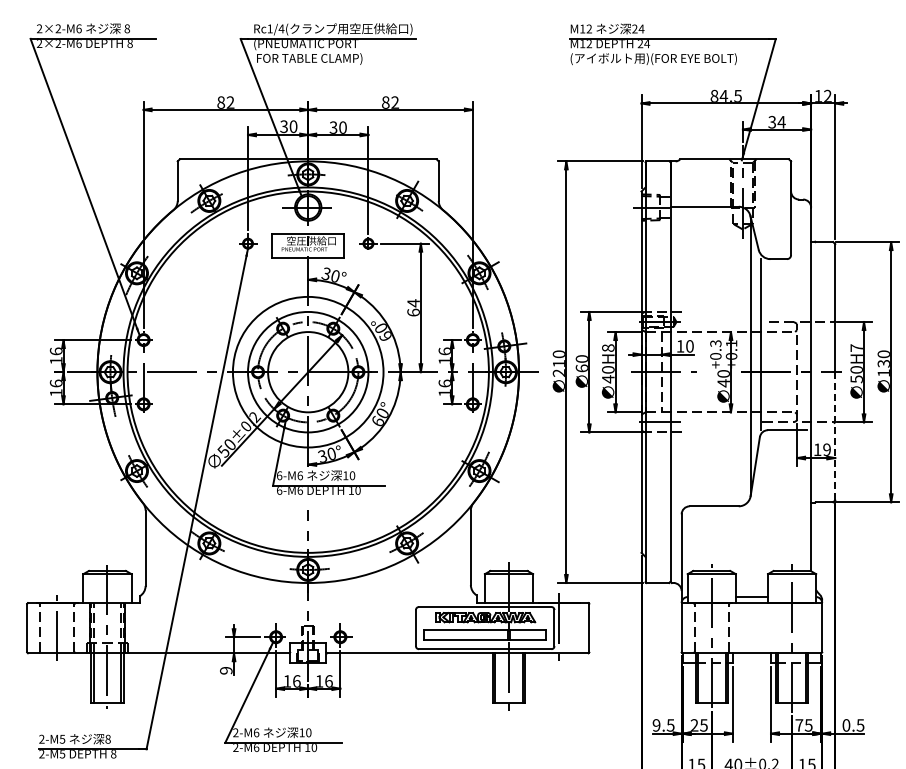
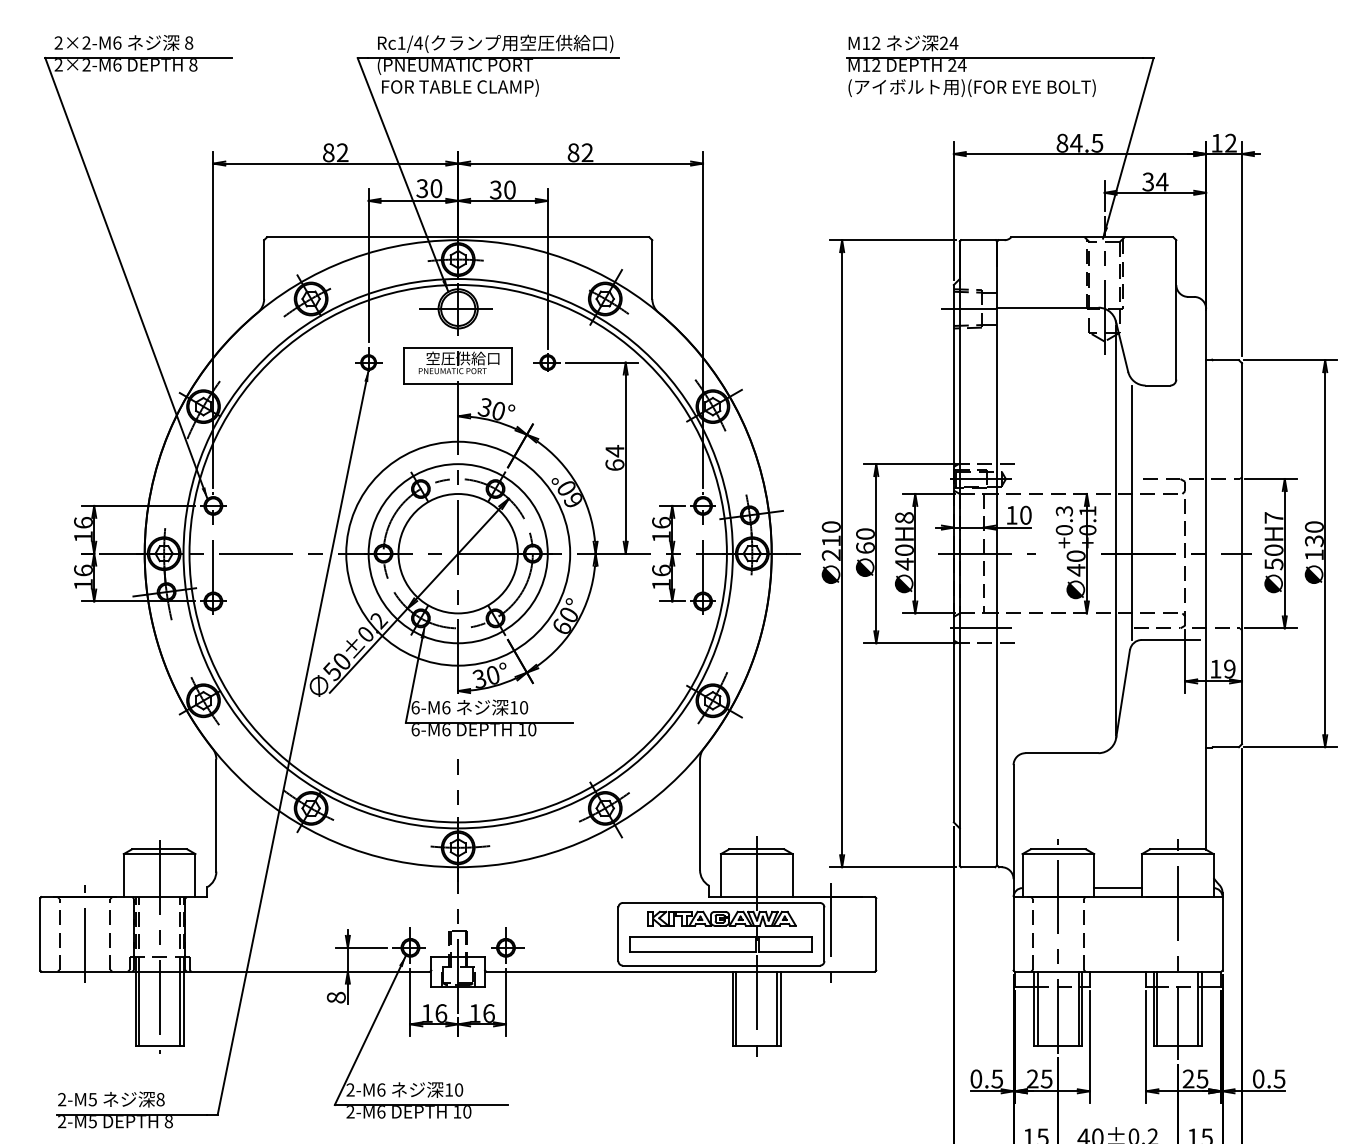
line: (835, 435) -> (1242, 647), dashed -> solid
text: (226, 670) -> (336, 997), 9 -> 8
text: (656, 725) -> (976, 1079), 9.5 -> 0.5
text: (799, 725) -> (1188, 1079), 75 -> 25

